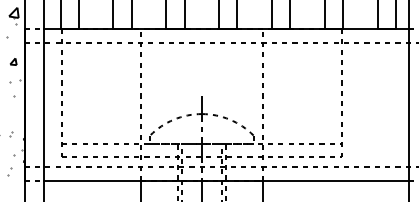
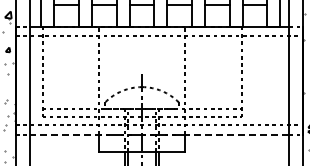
line: (226, 180) -> (159, 134), solid -> dashed

